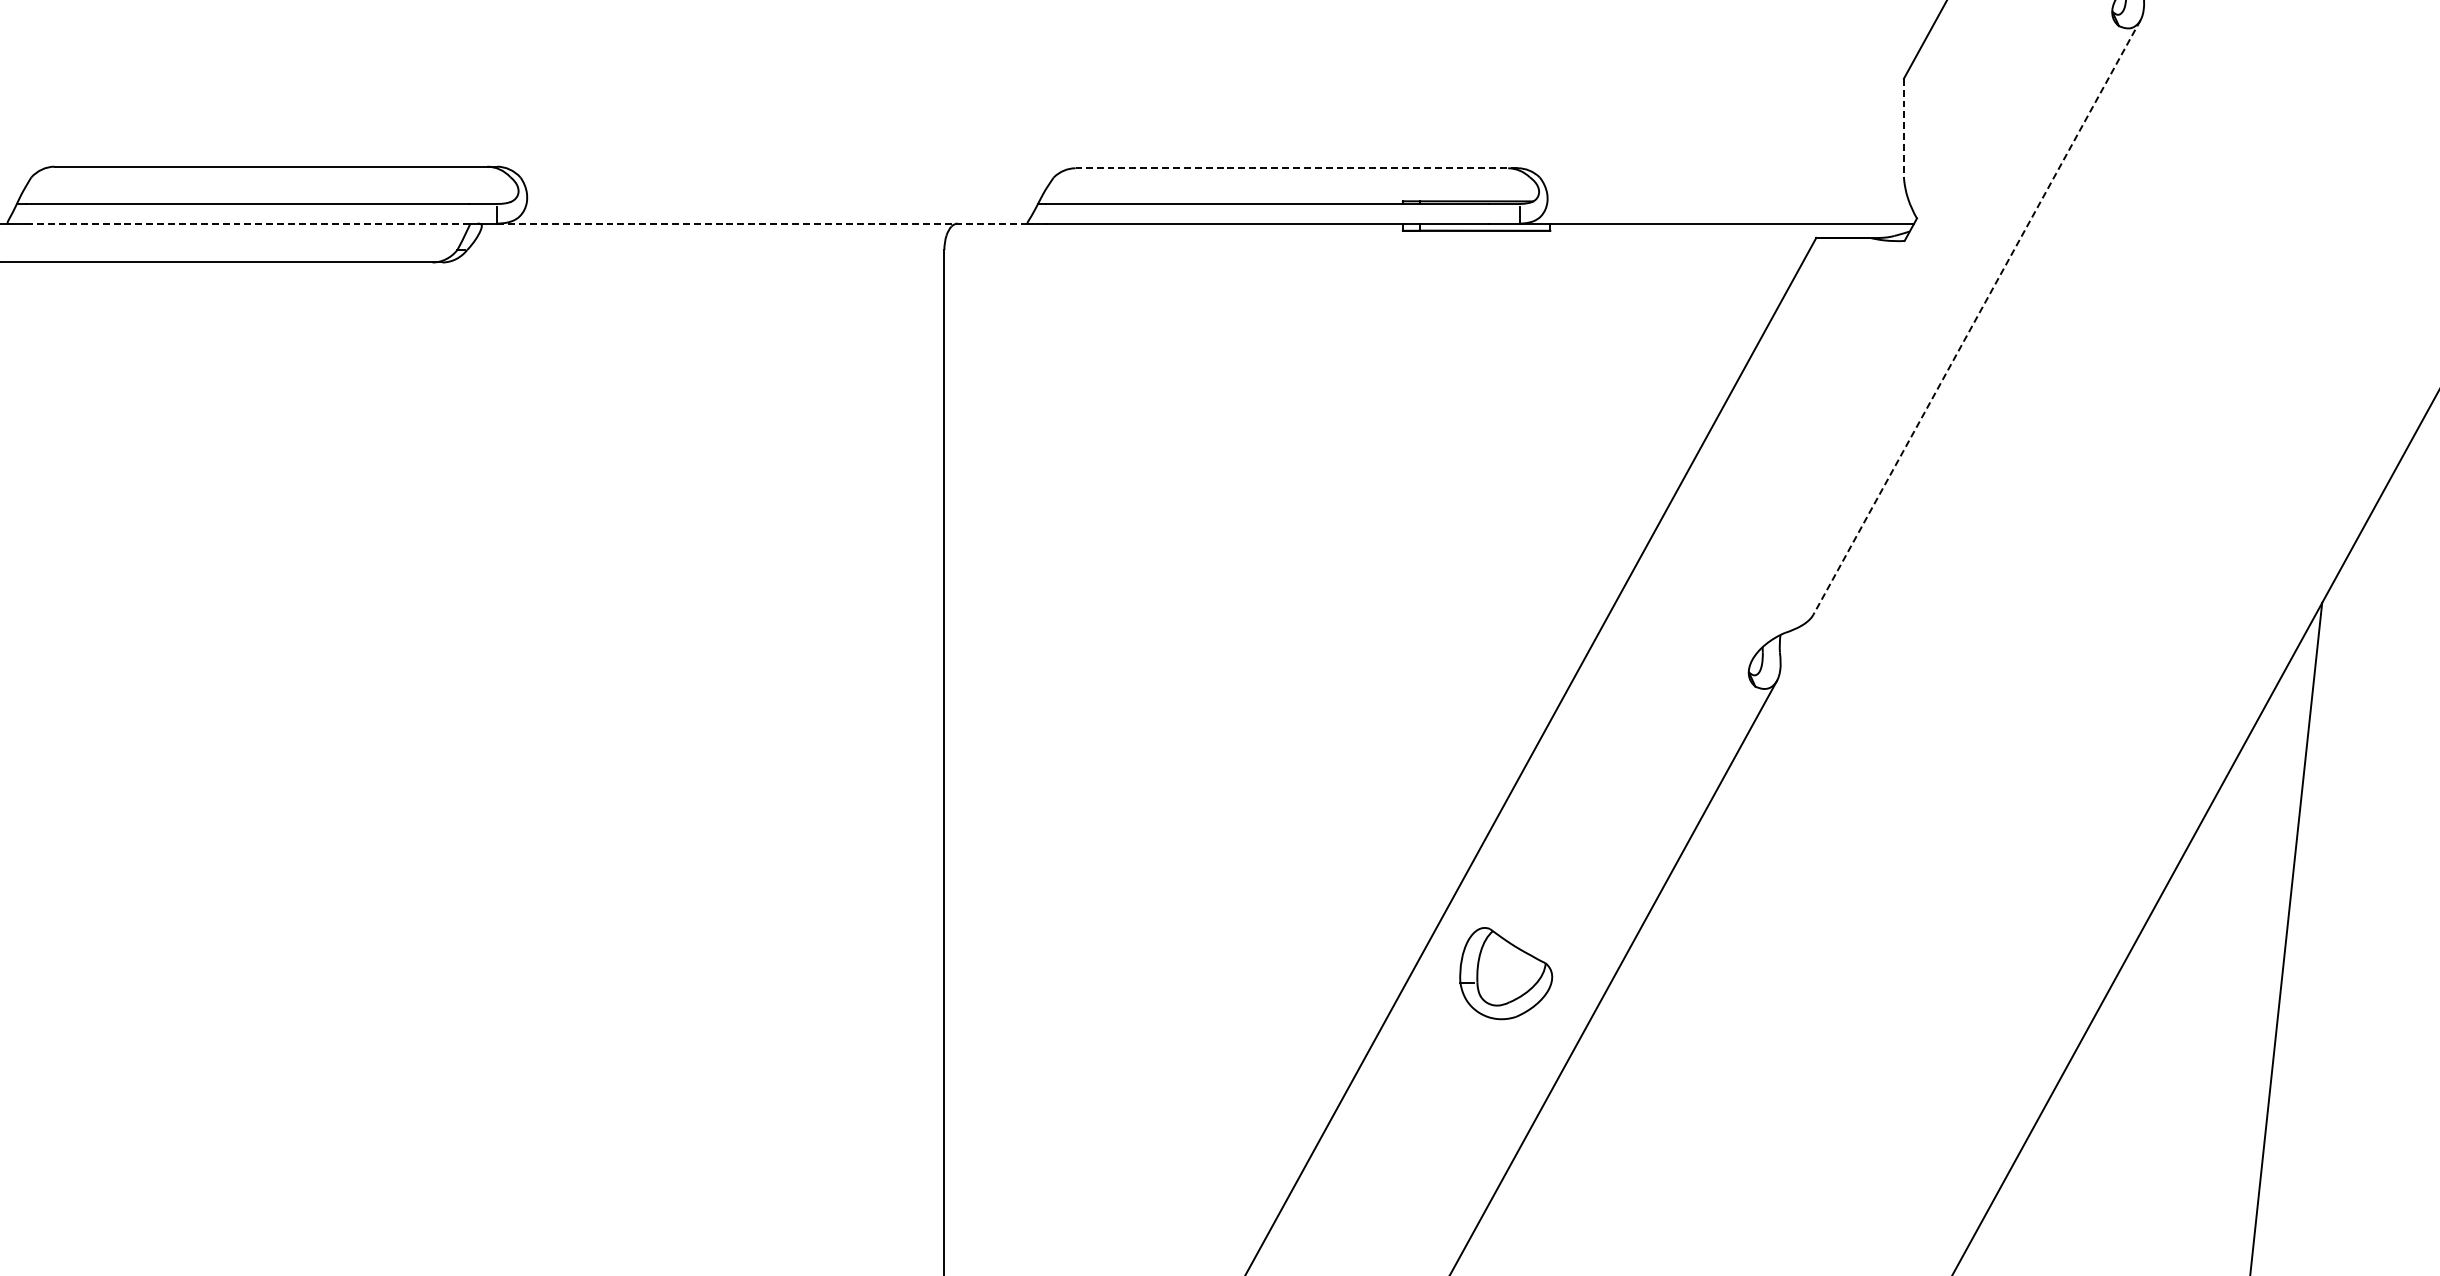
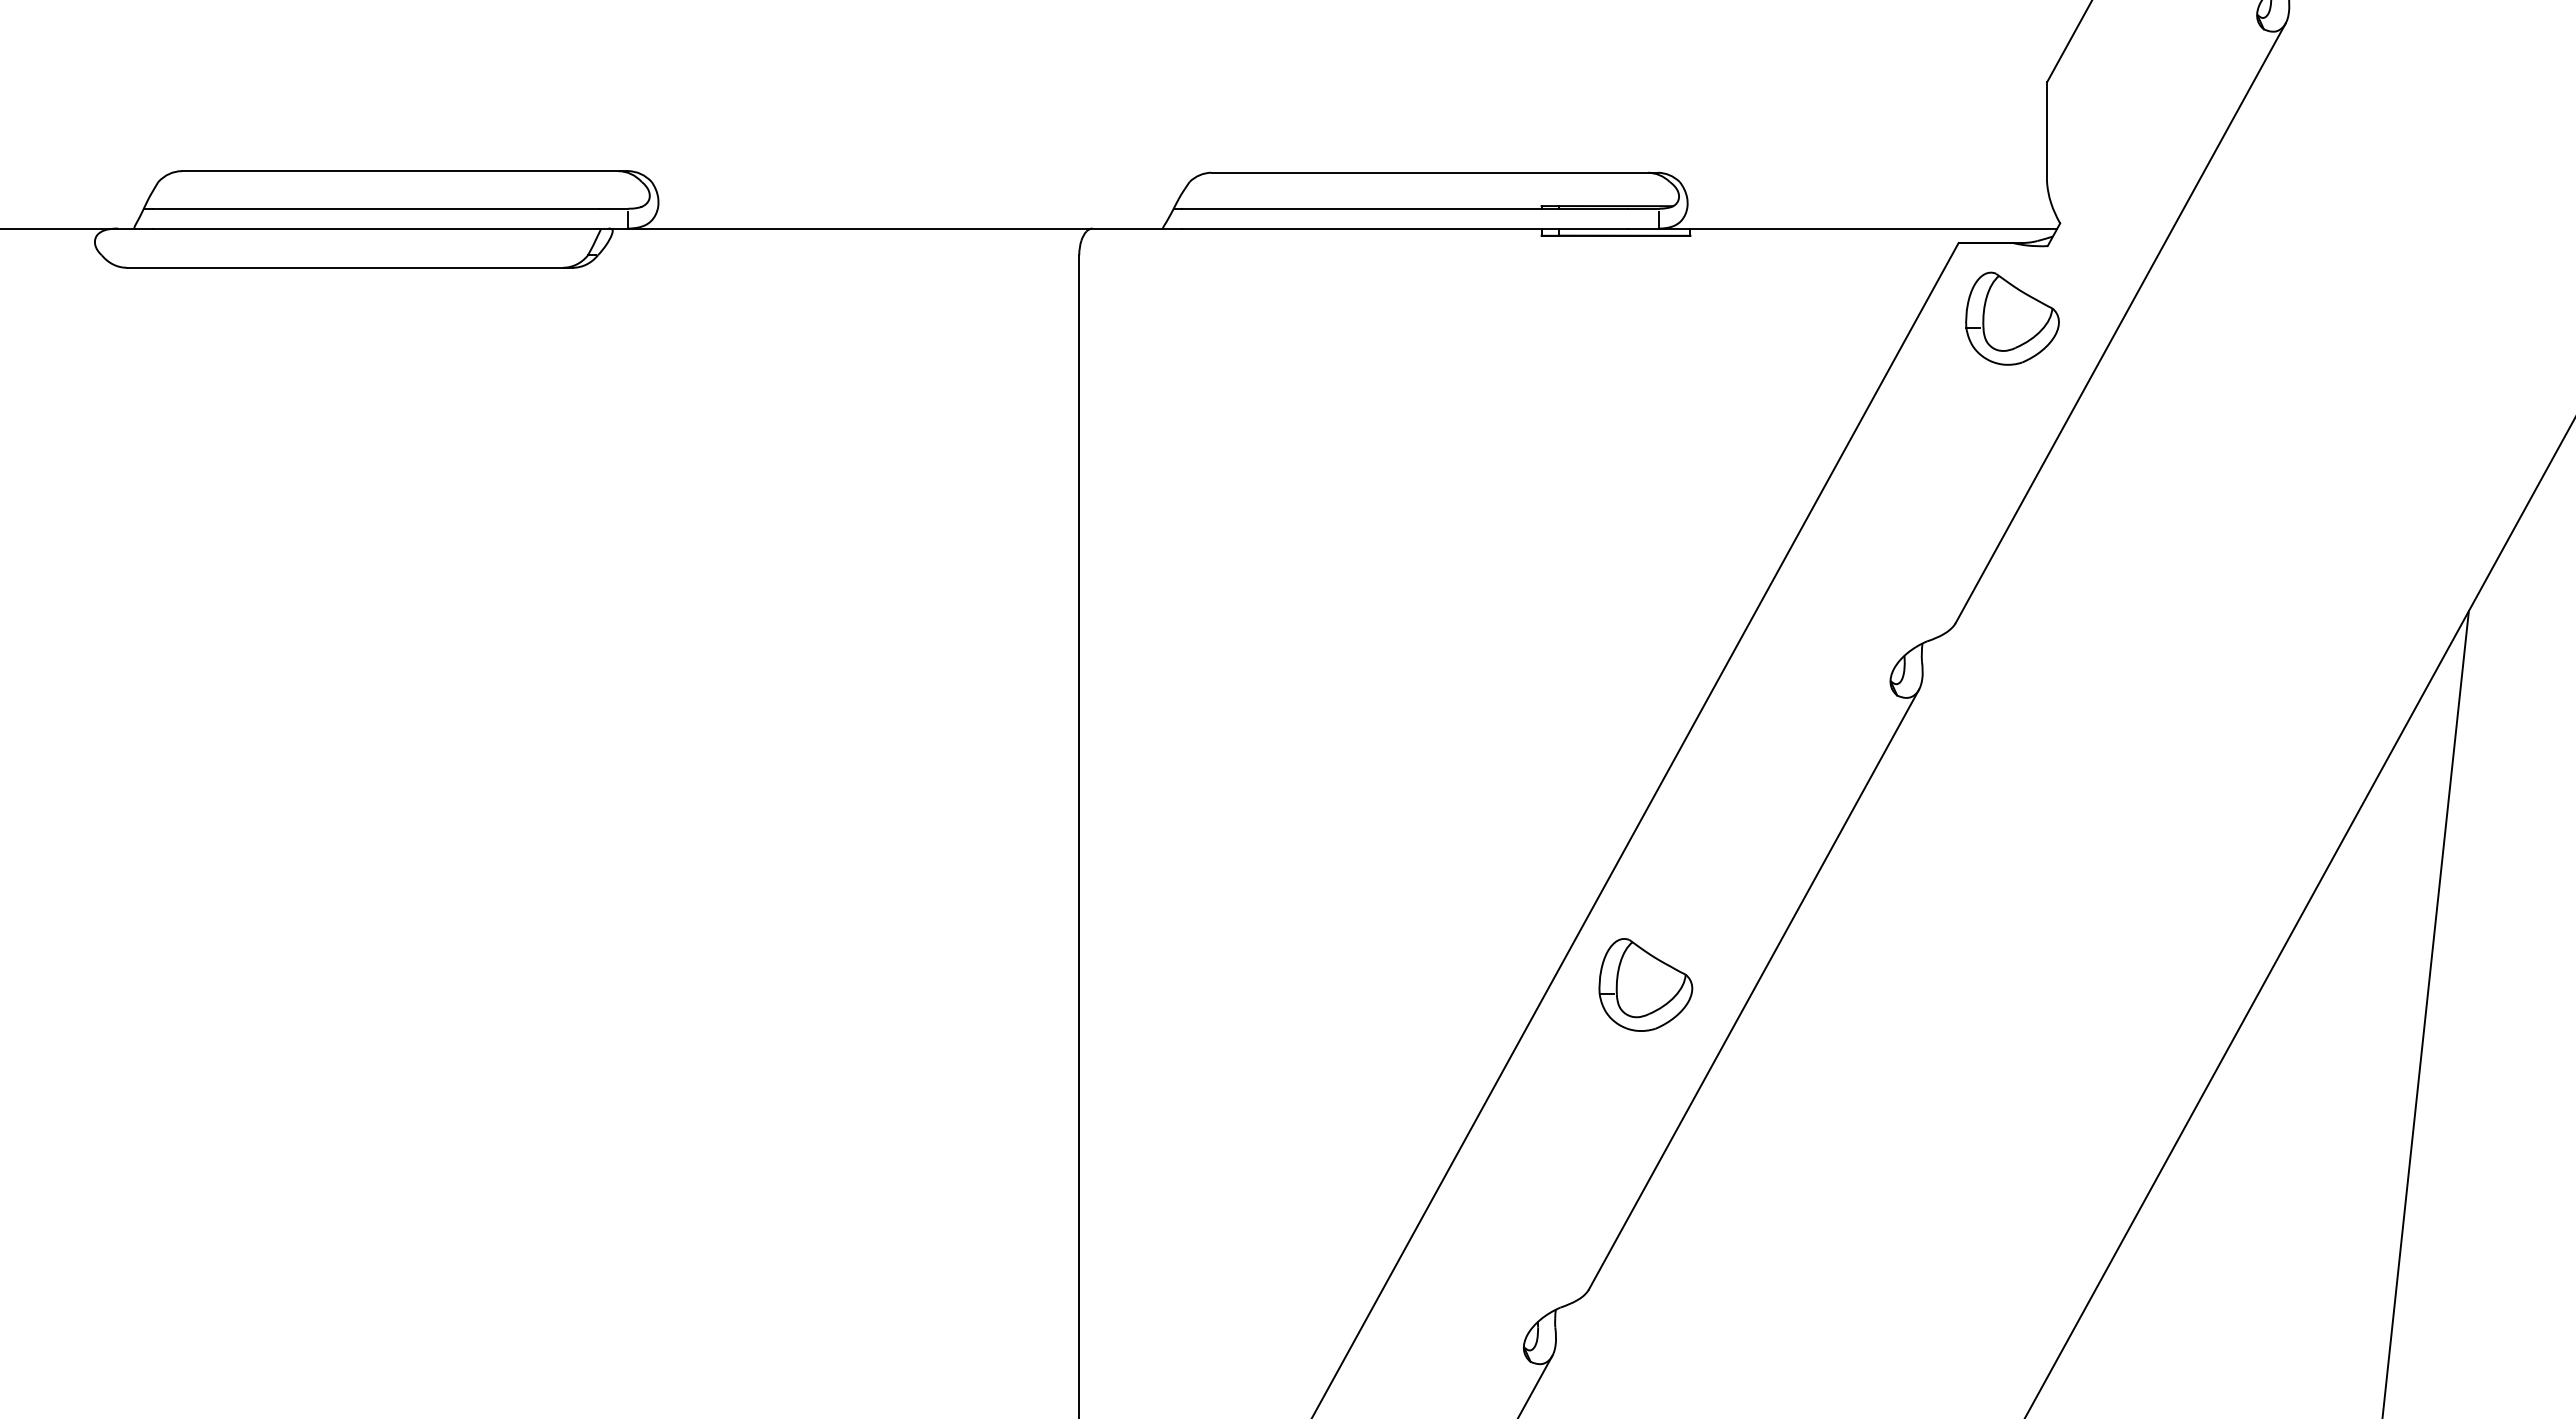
line: (1904, 127) -> (2047, 131), dashed -> solid
line: (1296, 168) -> (1434, 172), dashed -> solid
line: (247, 223) -> (376, 228), dashed -> solid
line: (763, 223) -> (896, 228), dashed -> solid
part: (1869, 312) -> (2012, 318), added
line: (1976, 317) -> (2120, 323), dashed -> solid

